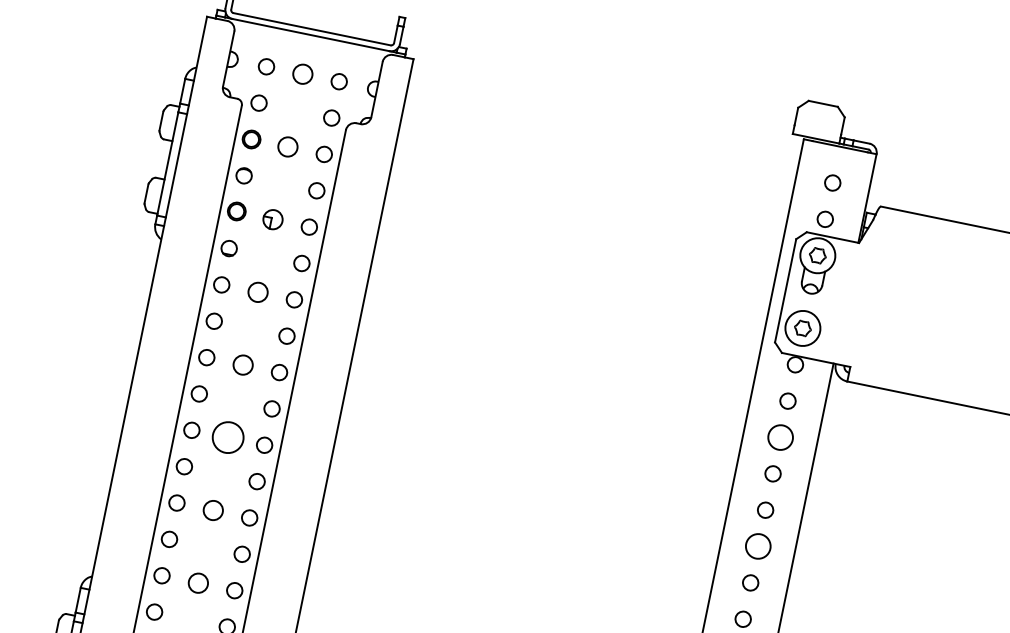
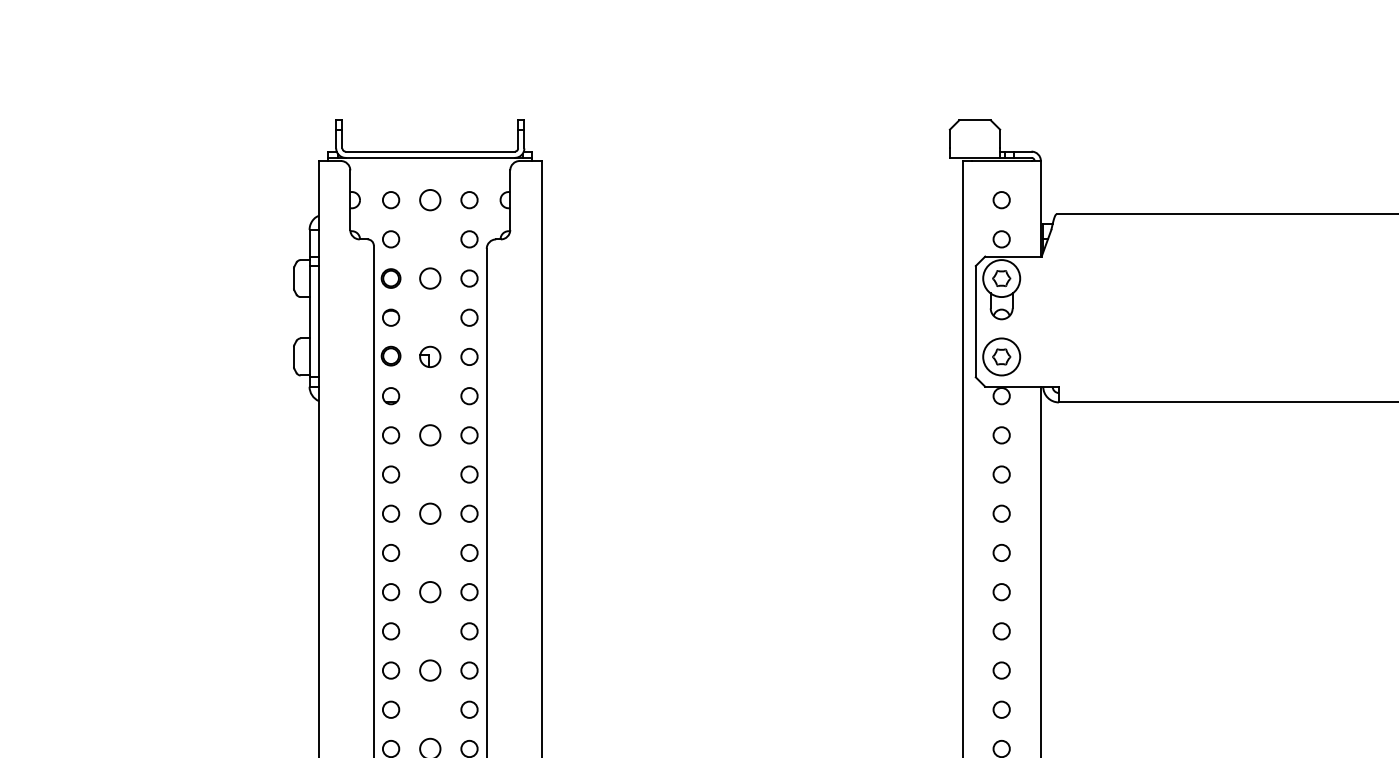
circle: (780, 437) -> (1001, 474), size x0.62
circle: (228, 438) -> (430, 592), size x0.62
circle: (757, 546) -> (1001, 592), size x0.62

